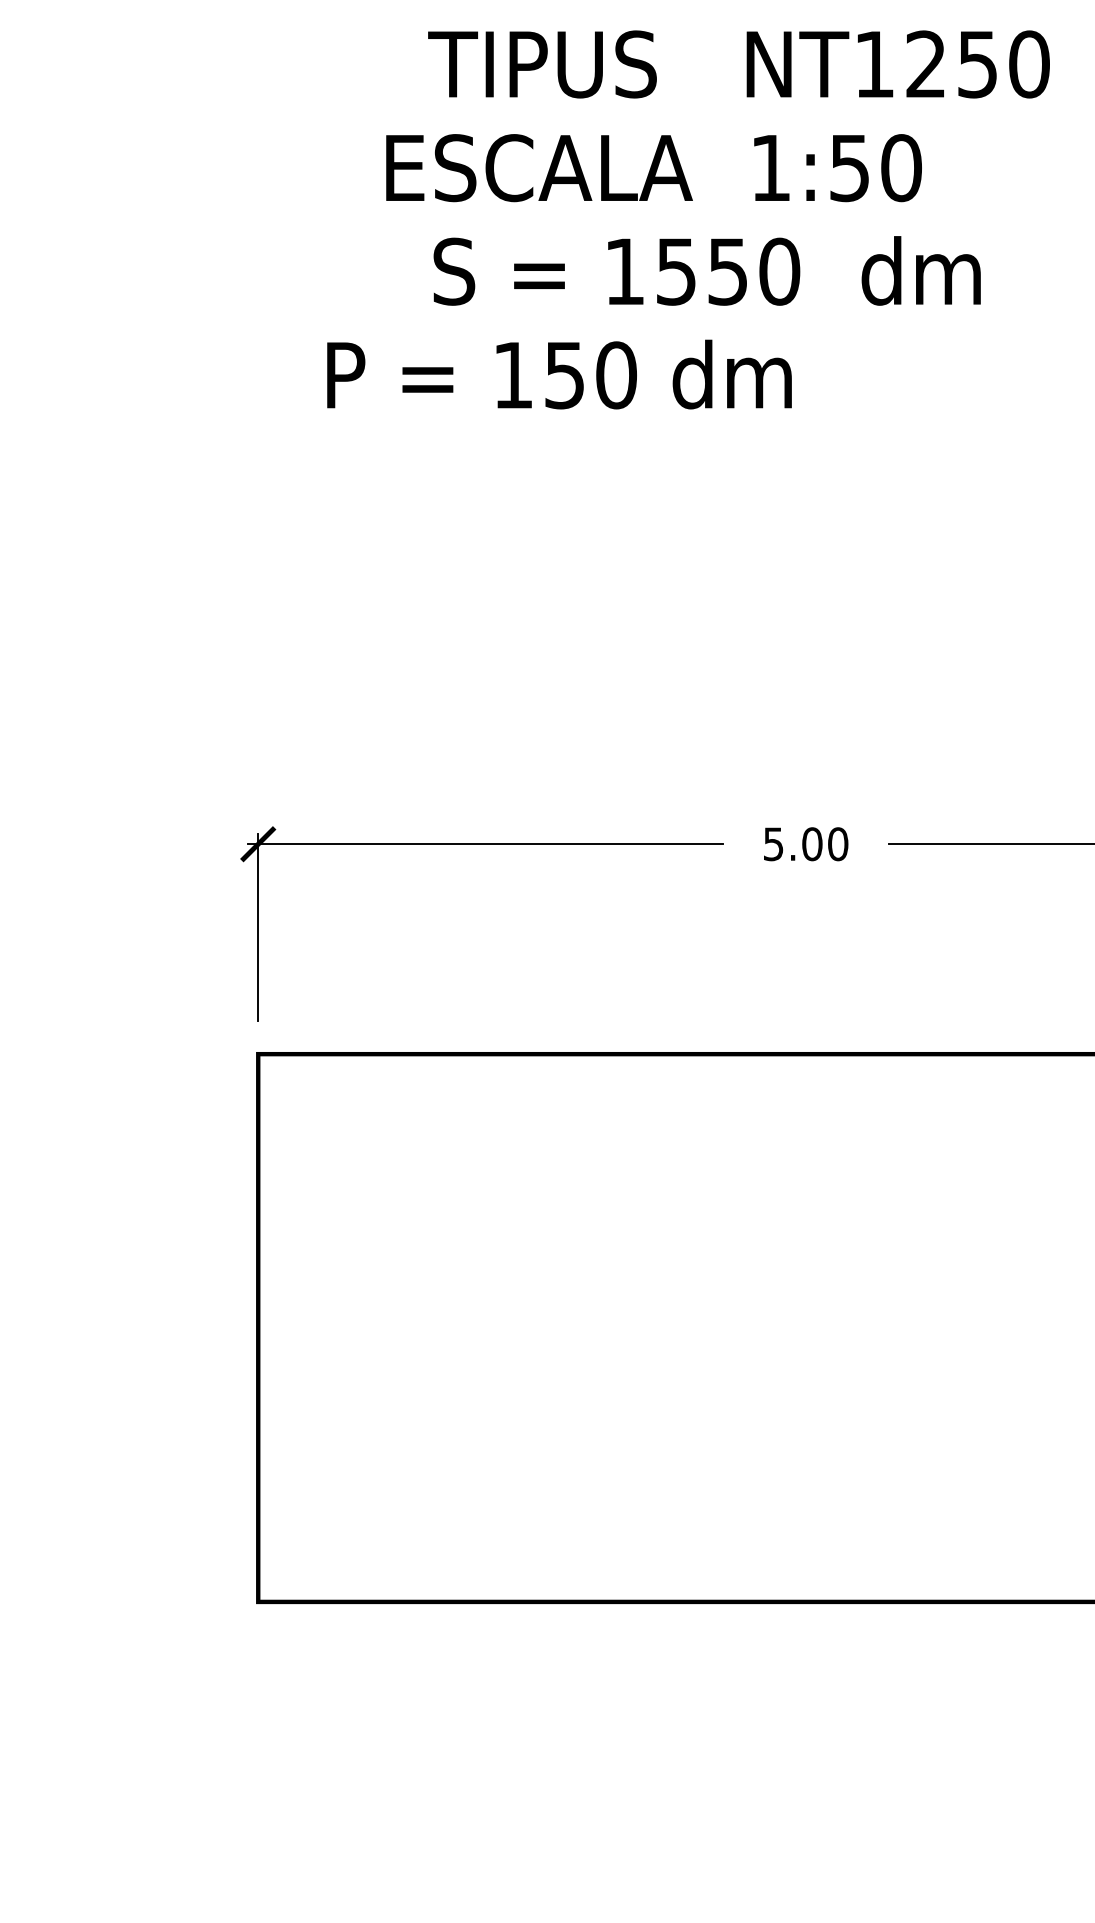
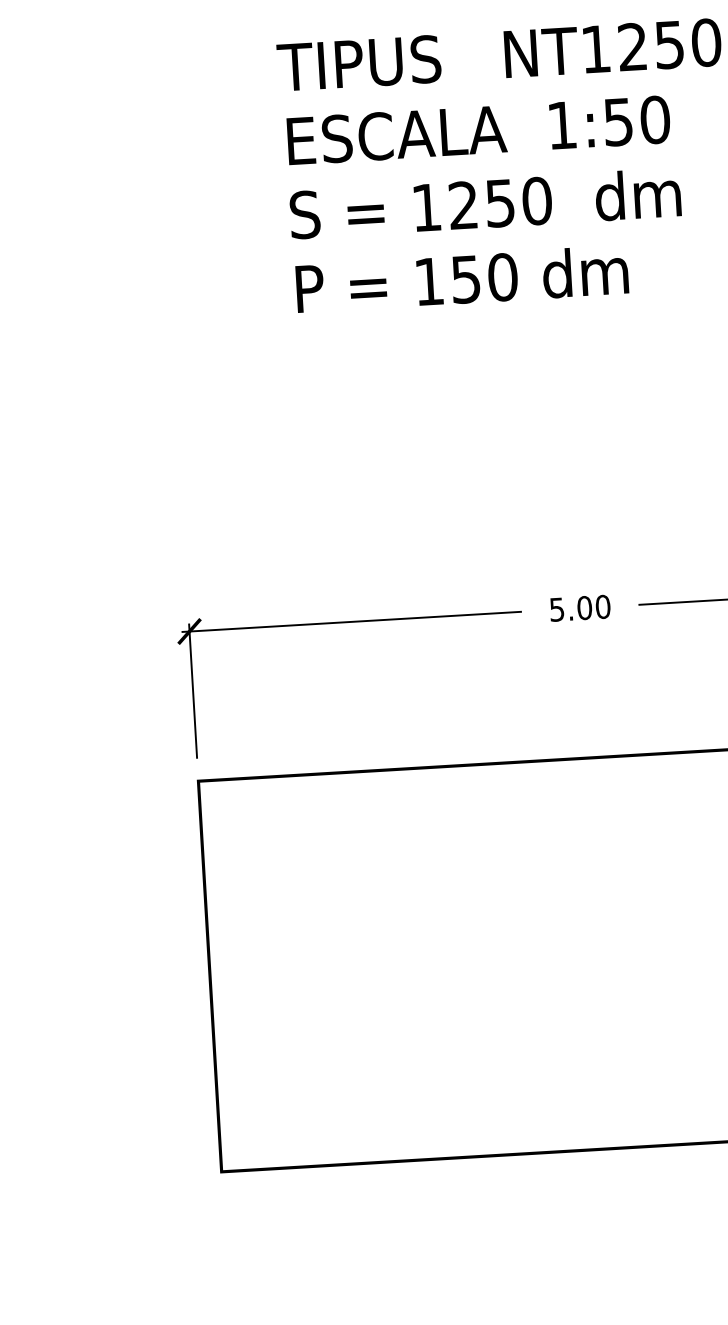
text: (653, 168) -> (478, 130), moved
text: (675, 271) -> (462, 205), 1550 -> 1250
text: (559, 374) -> (462, 279), moved

